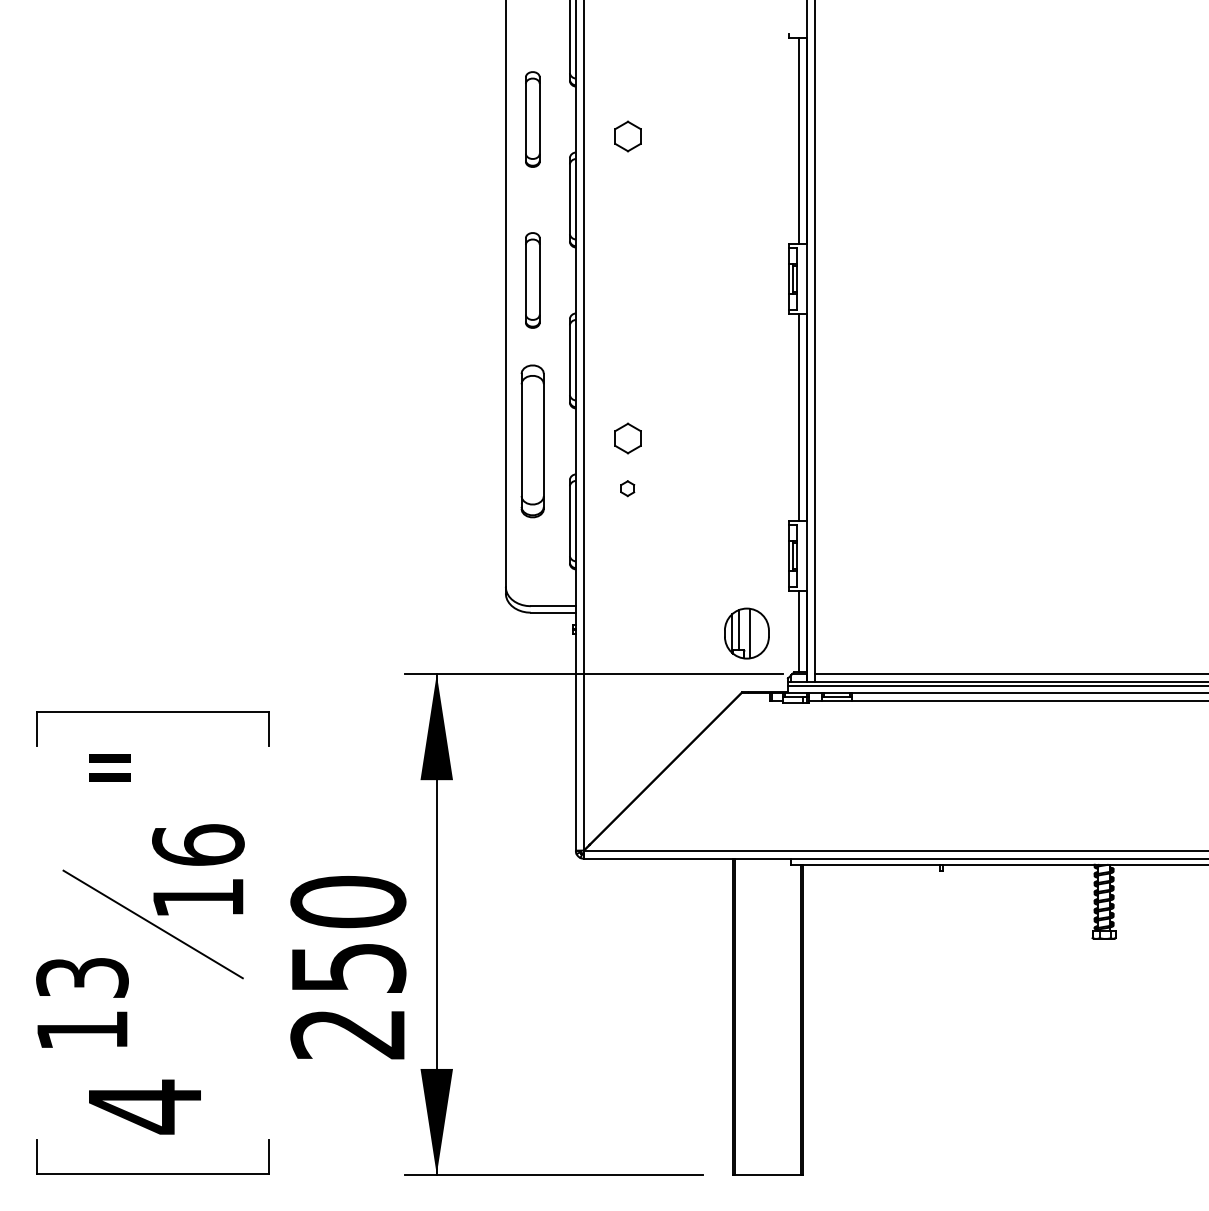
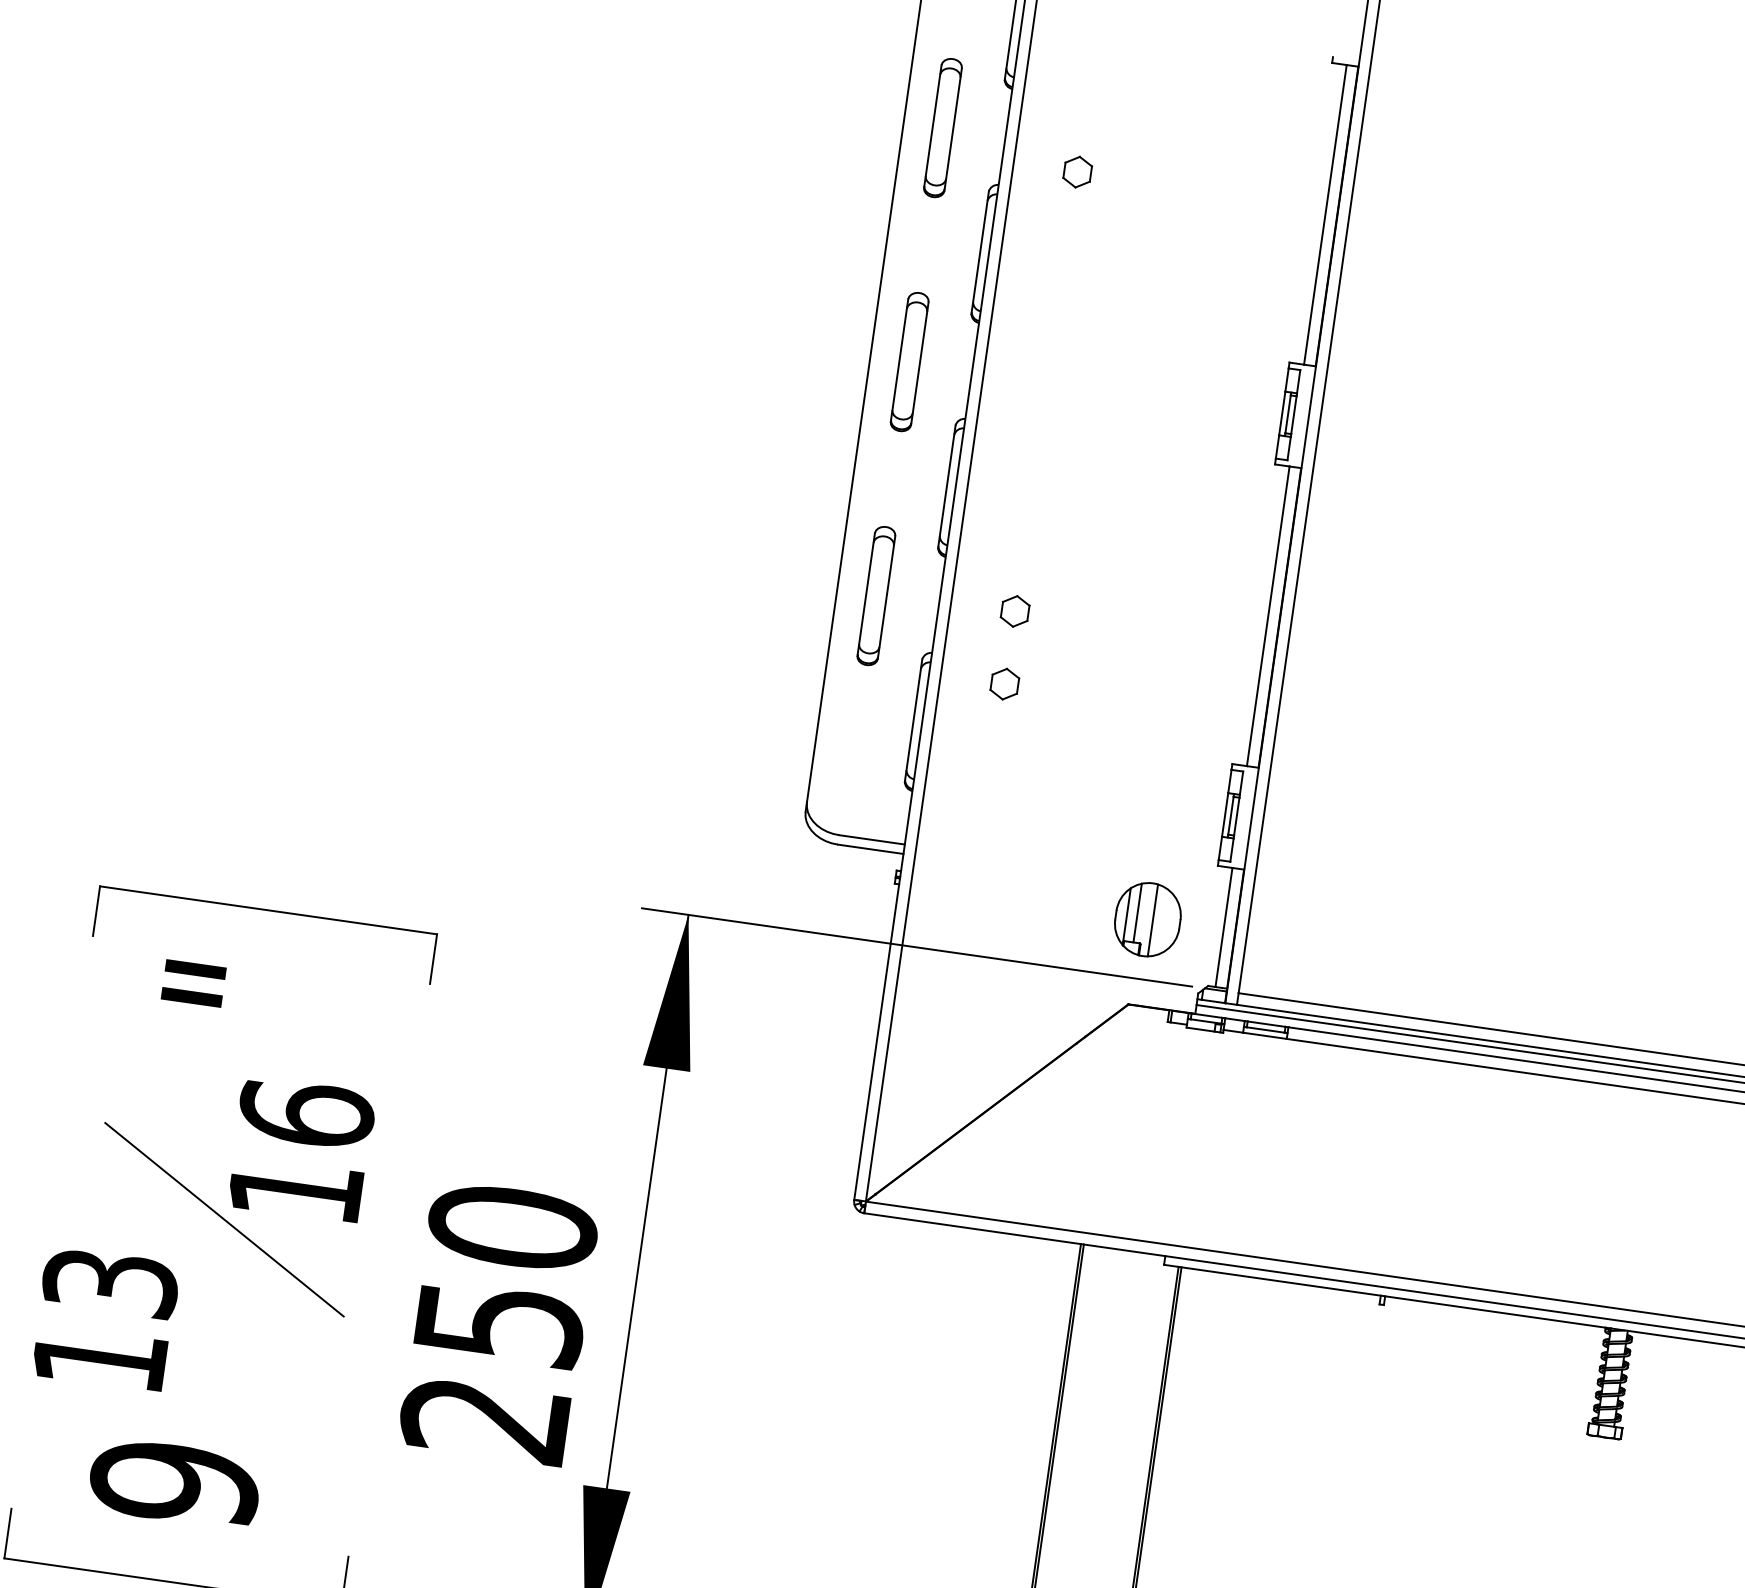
part: (627, 135) -> (1077, 170), size x0.71
part: (627, 438) -> (1014, 611), size x0.71
part: (532, 441) -> (875, 596), size x0.62
part: (627, 488) -> (1004, 684), size x1.43
text: (145, 1106) -> (175, 1482), 4 -> 9

